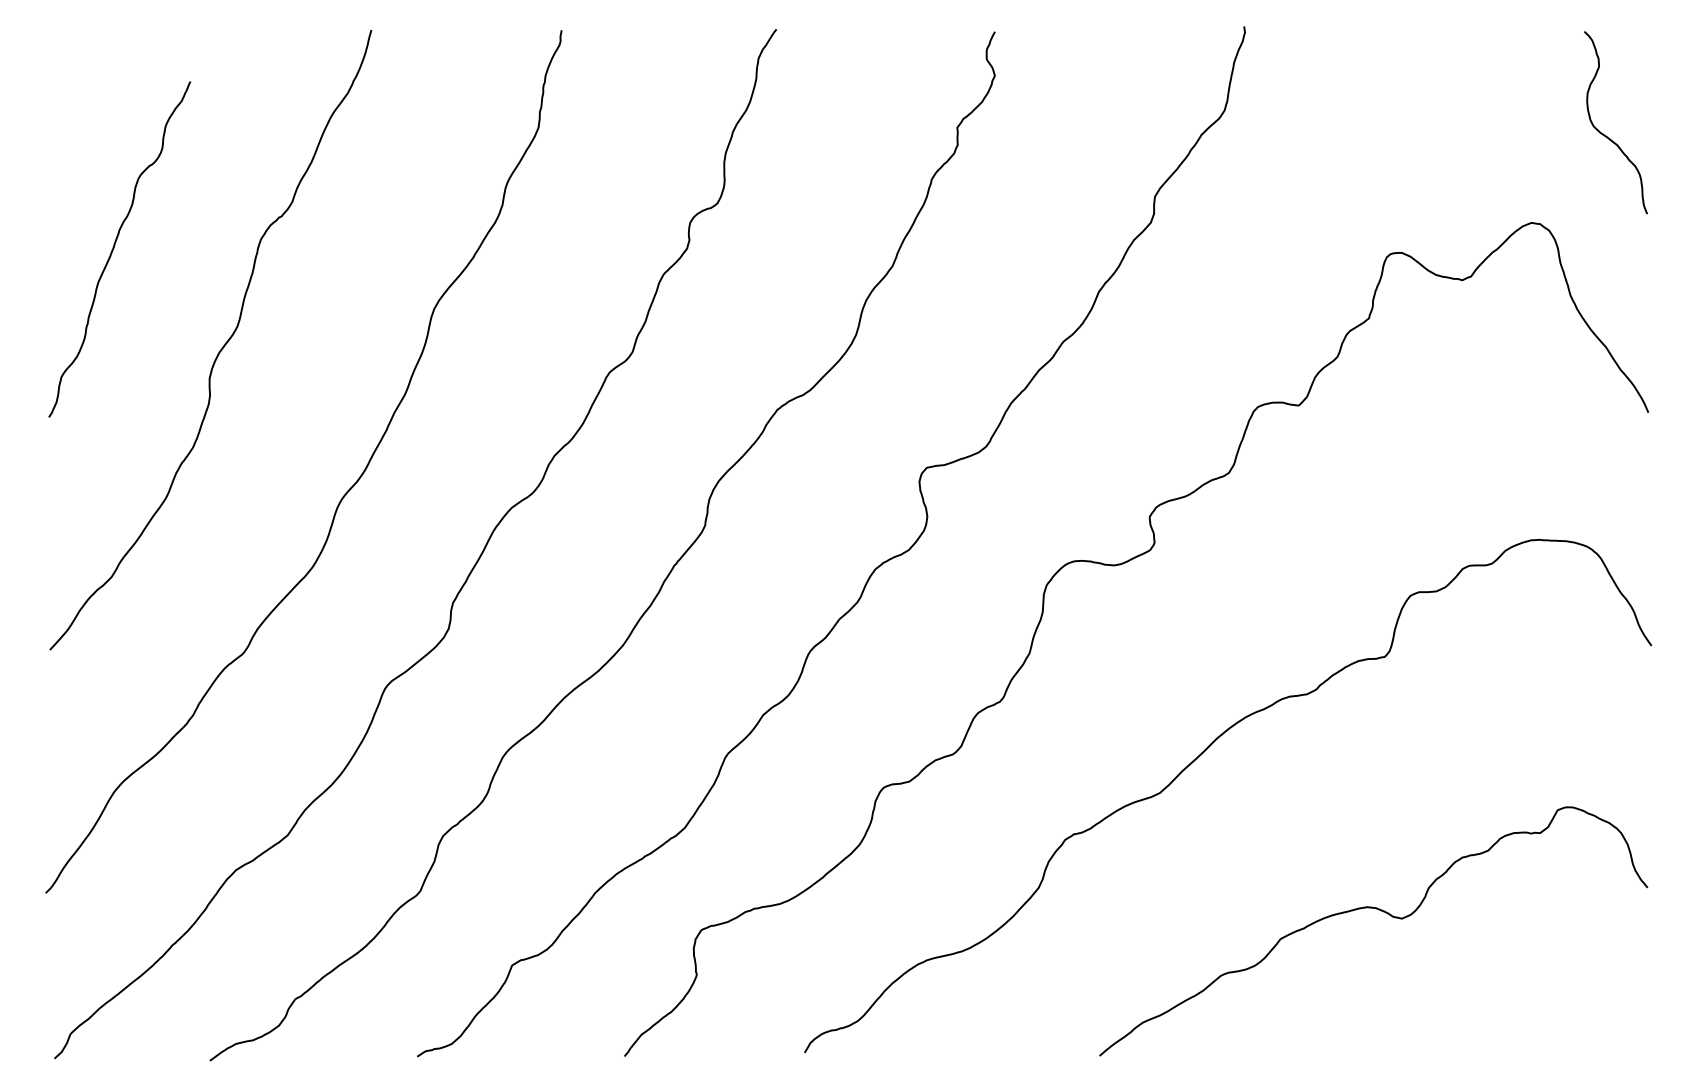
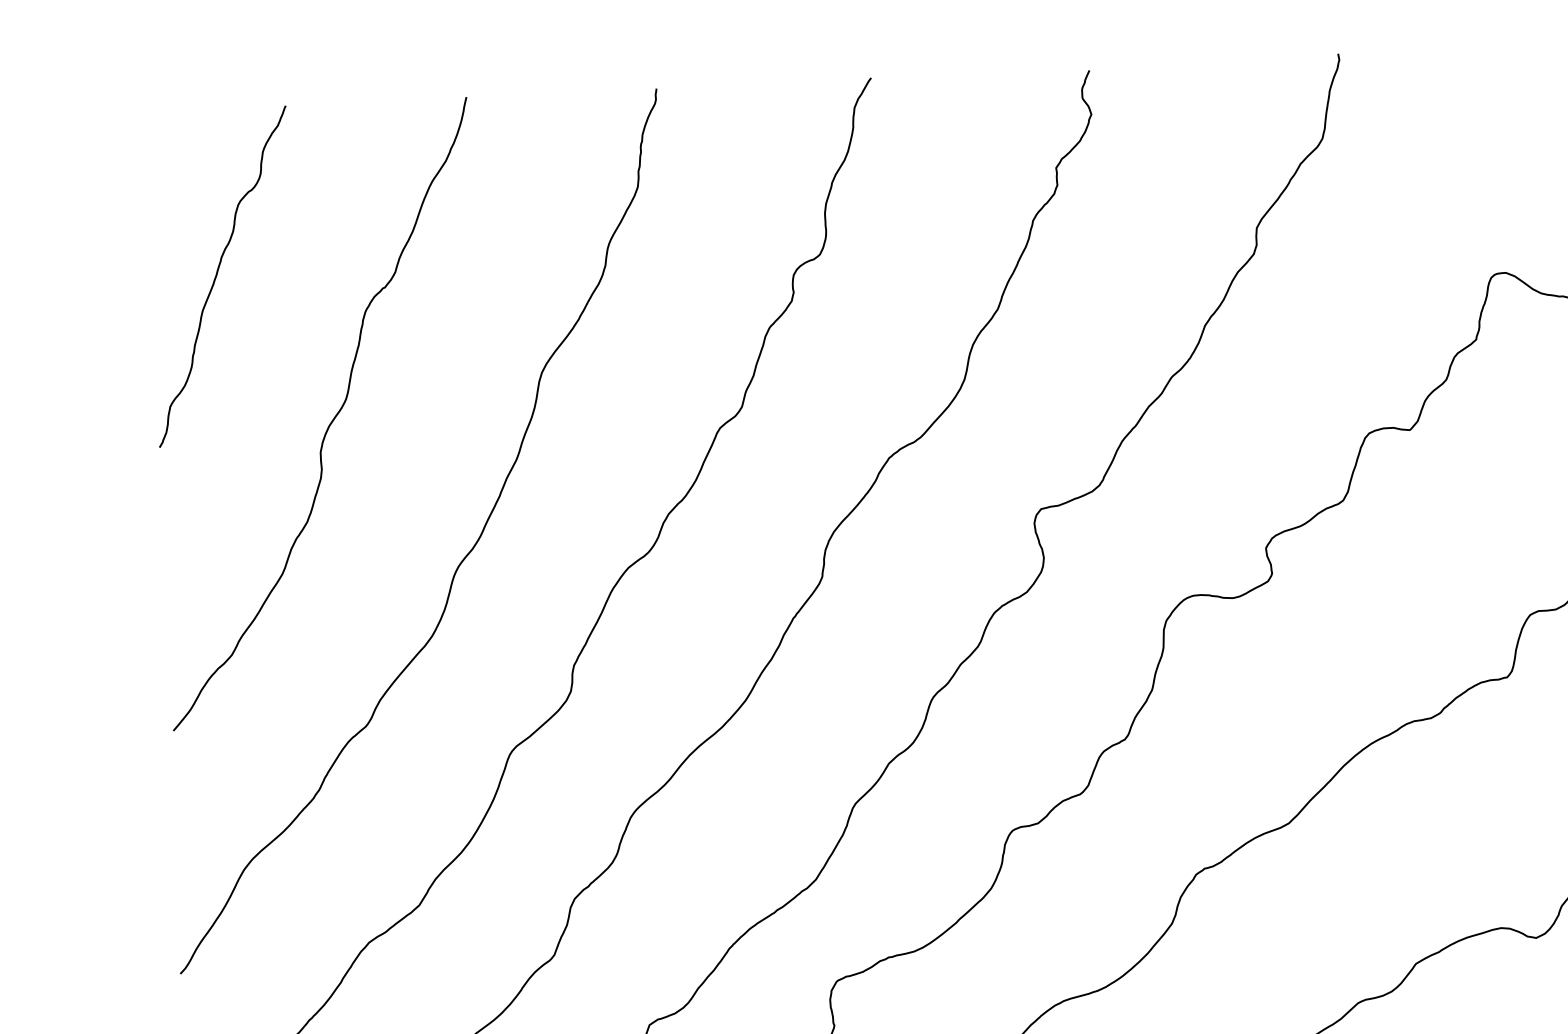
curve: (114, 248) -> (217, 275), moved

